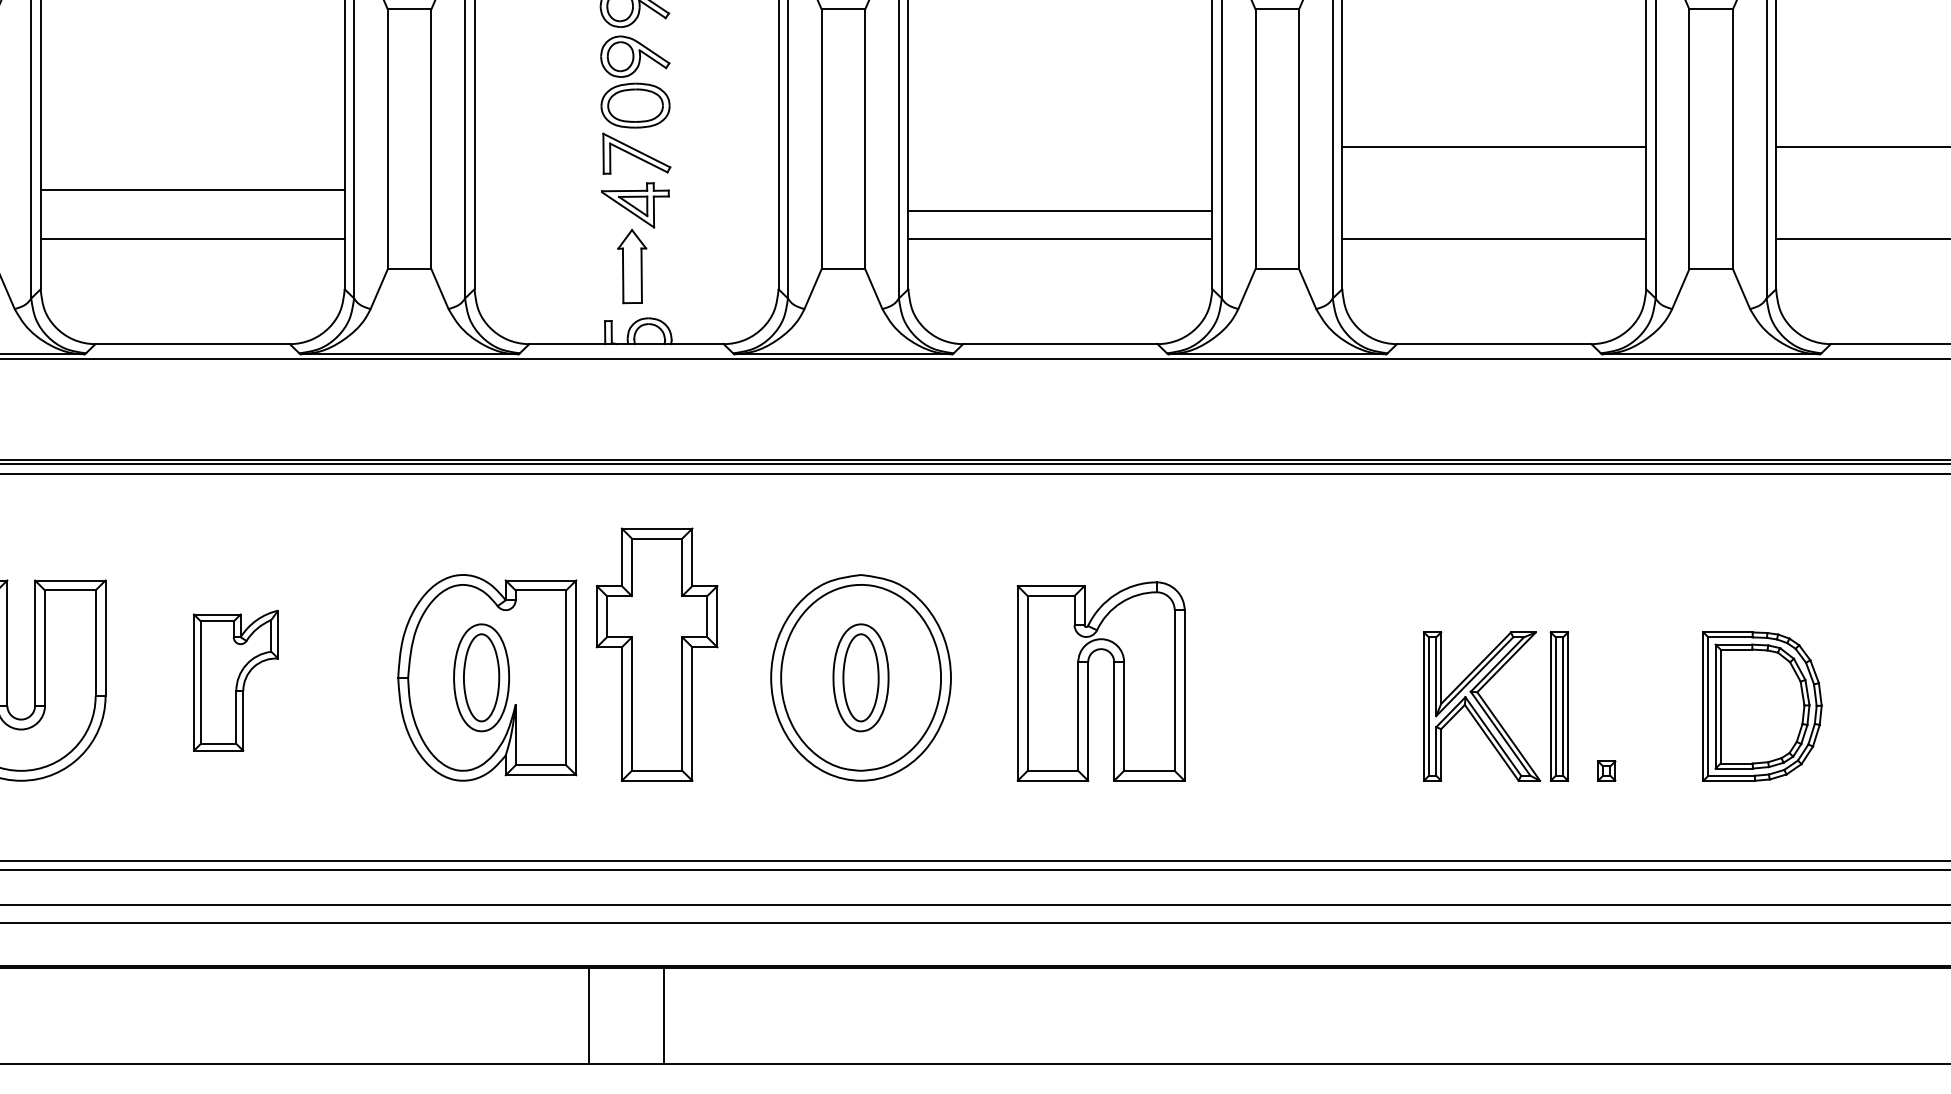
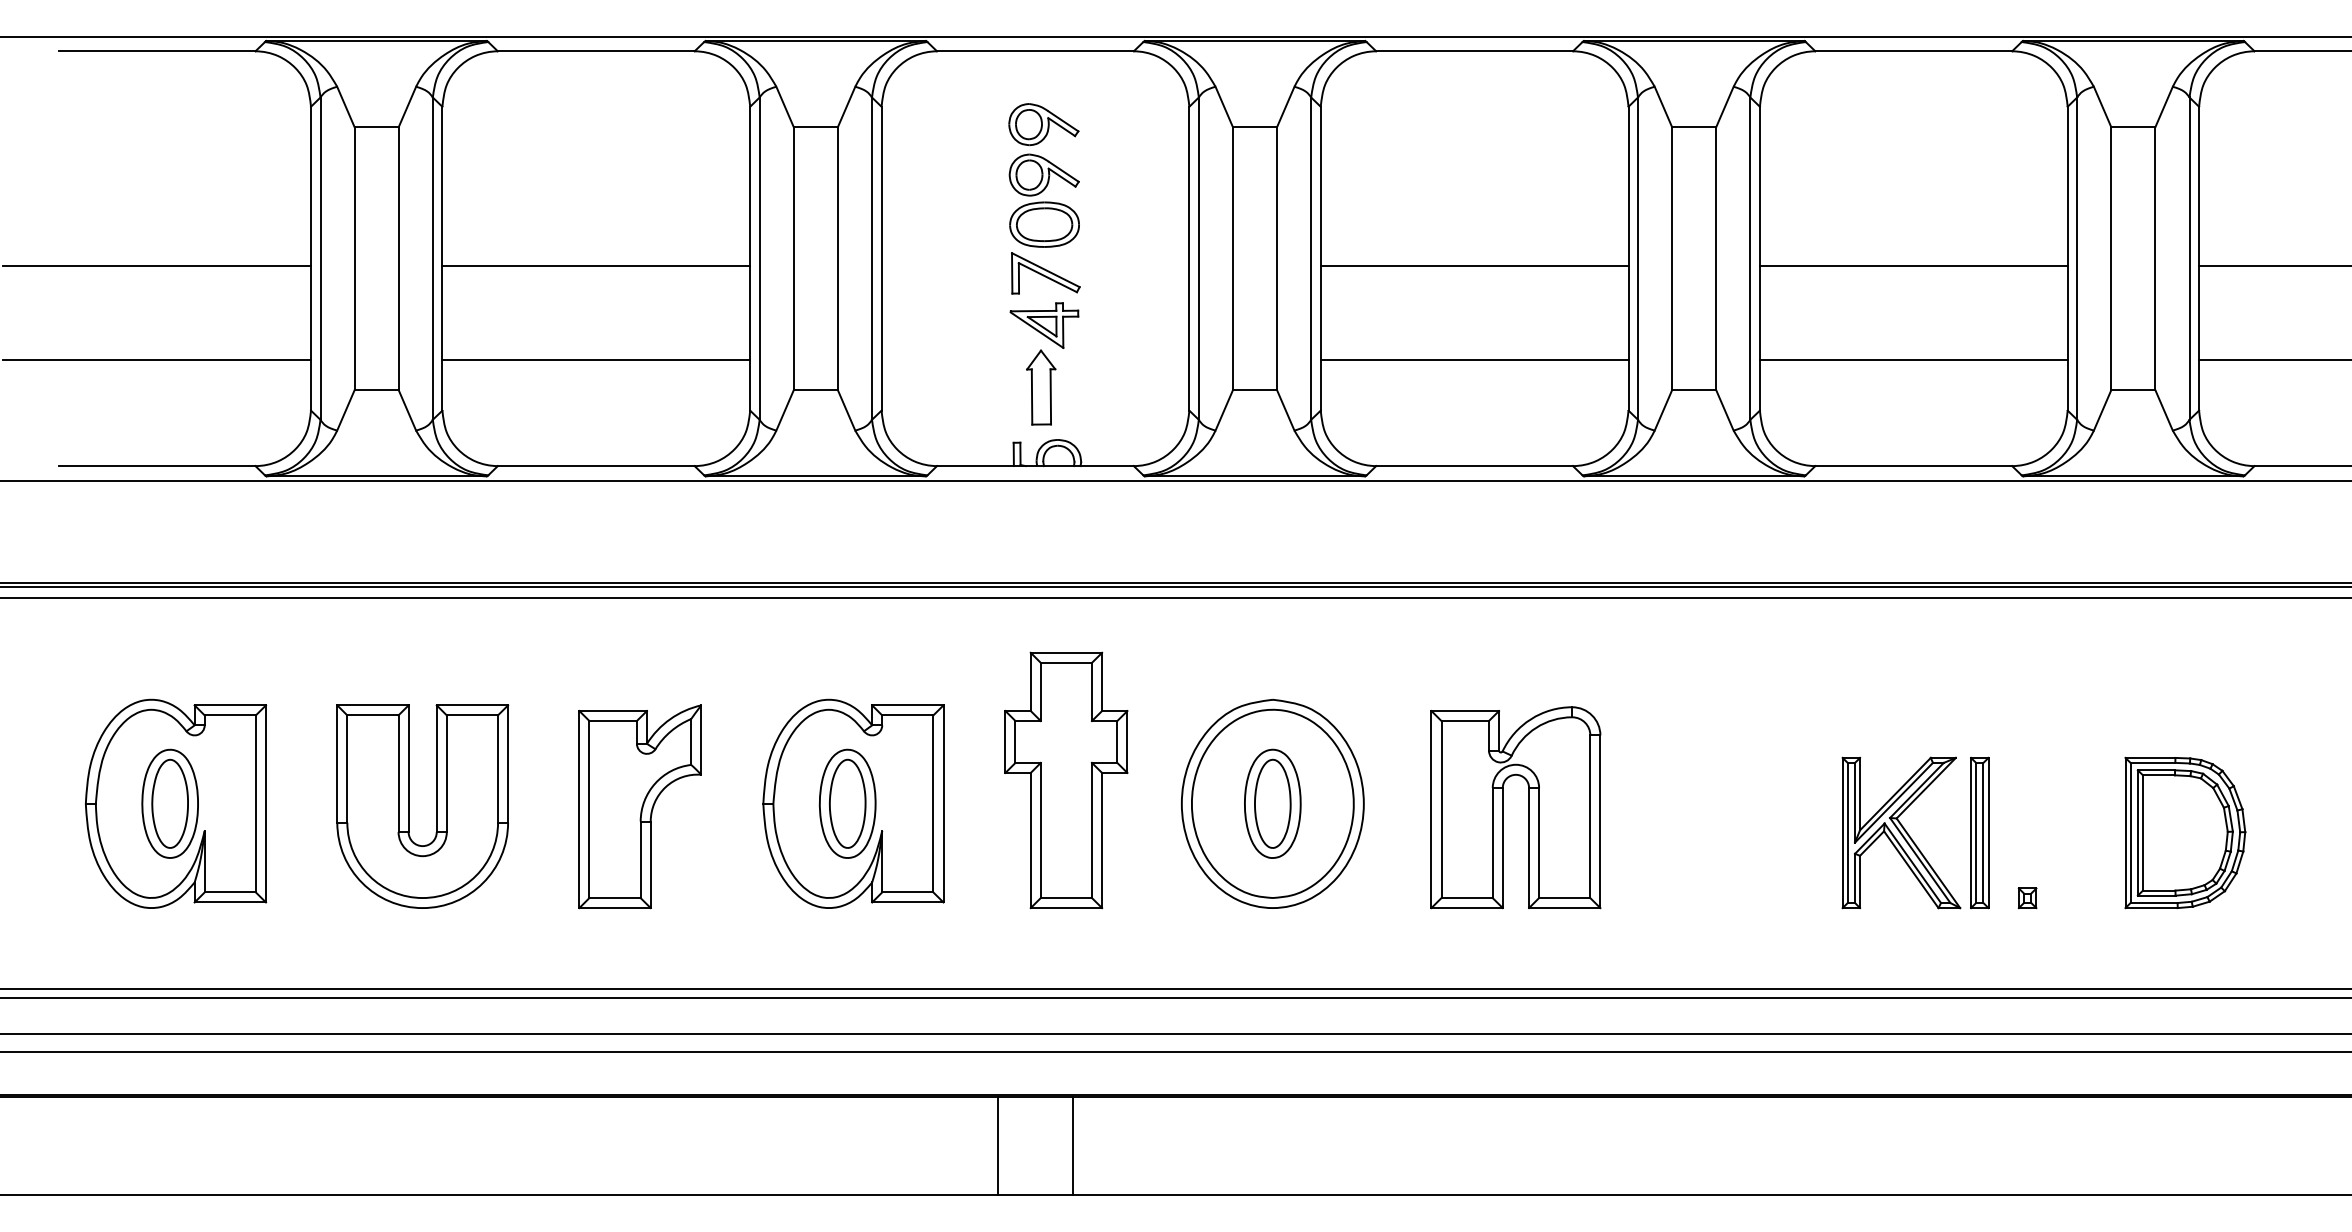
line: (192, 190) -> (596, 266), moved
line: (1060, 211) -> (1474, 266), moved
part: (487, 677) -> (853, 803), moved
part: (235, 680) -> (639, 806), size x1.43

